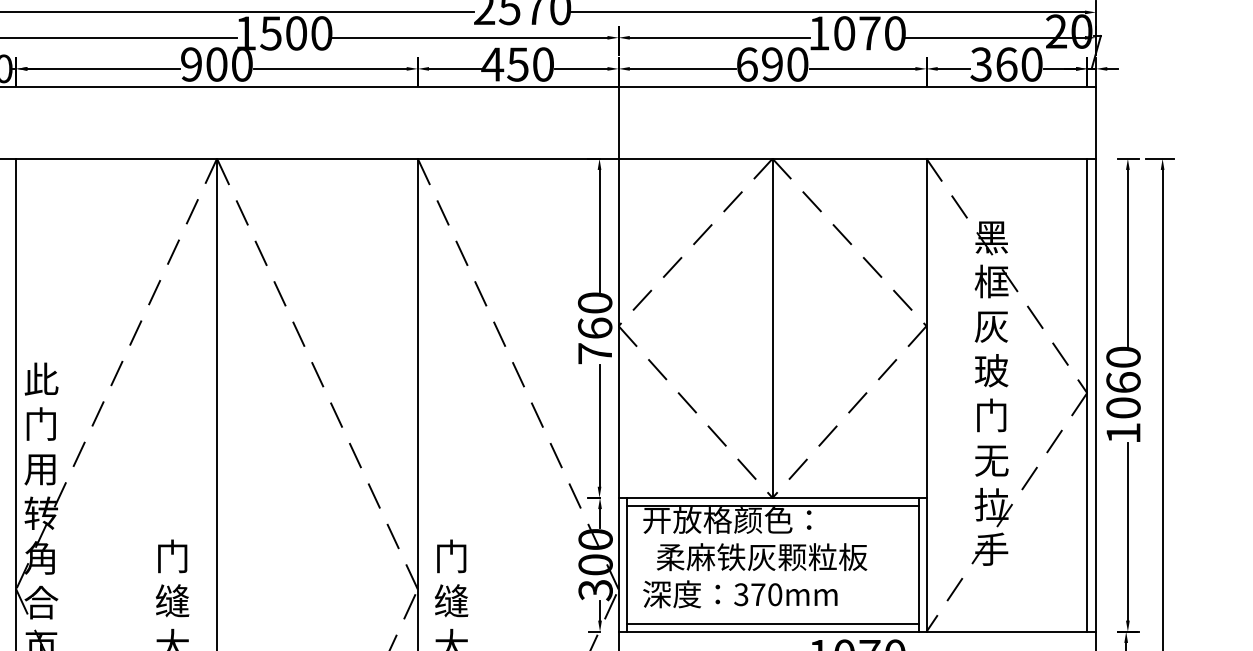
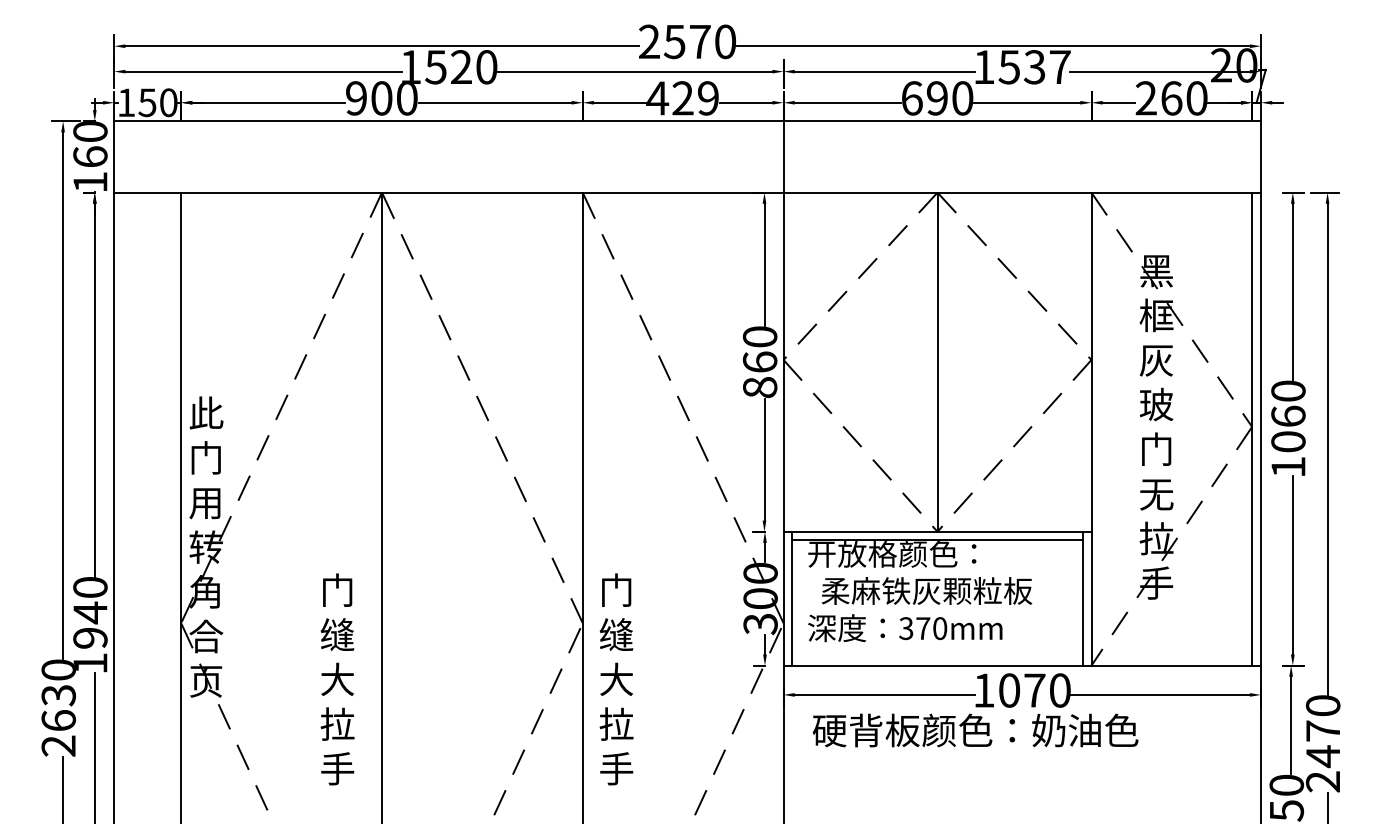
text: (296, 33) -> (461, 67), 1500 -> 1520
text: (869, 33) -> (1034, 67), 1070 -> 1537
text: (530, 64) -> (695, 98), 450 -> 429
text: (980, 64) -> (1145, 98), 360 -> 260
text: (595, 353) -> (760, 387), 760 -> 860
line: (772, 623) -> (937, 657), removed

